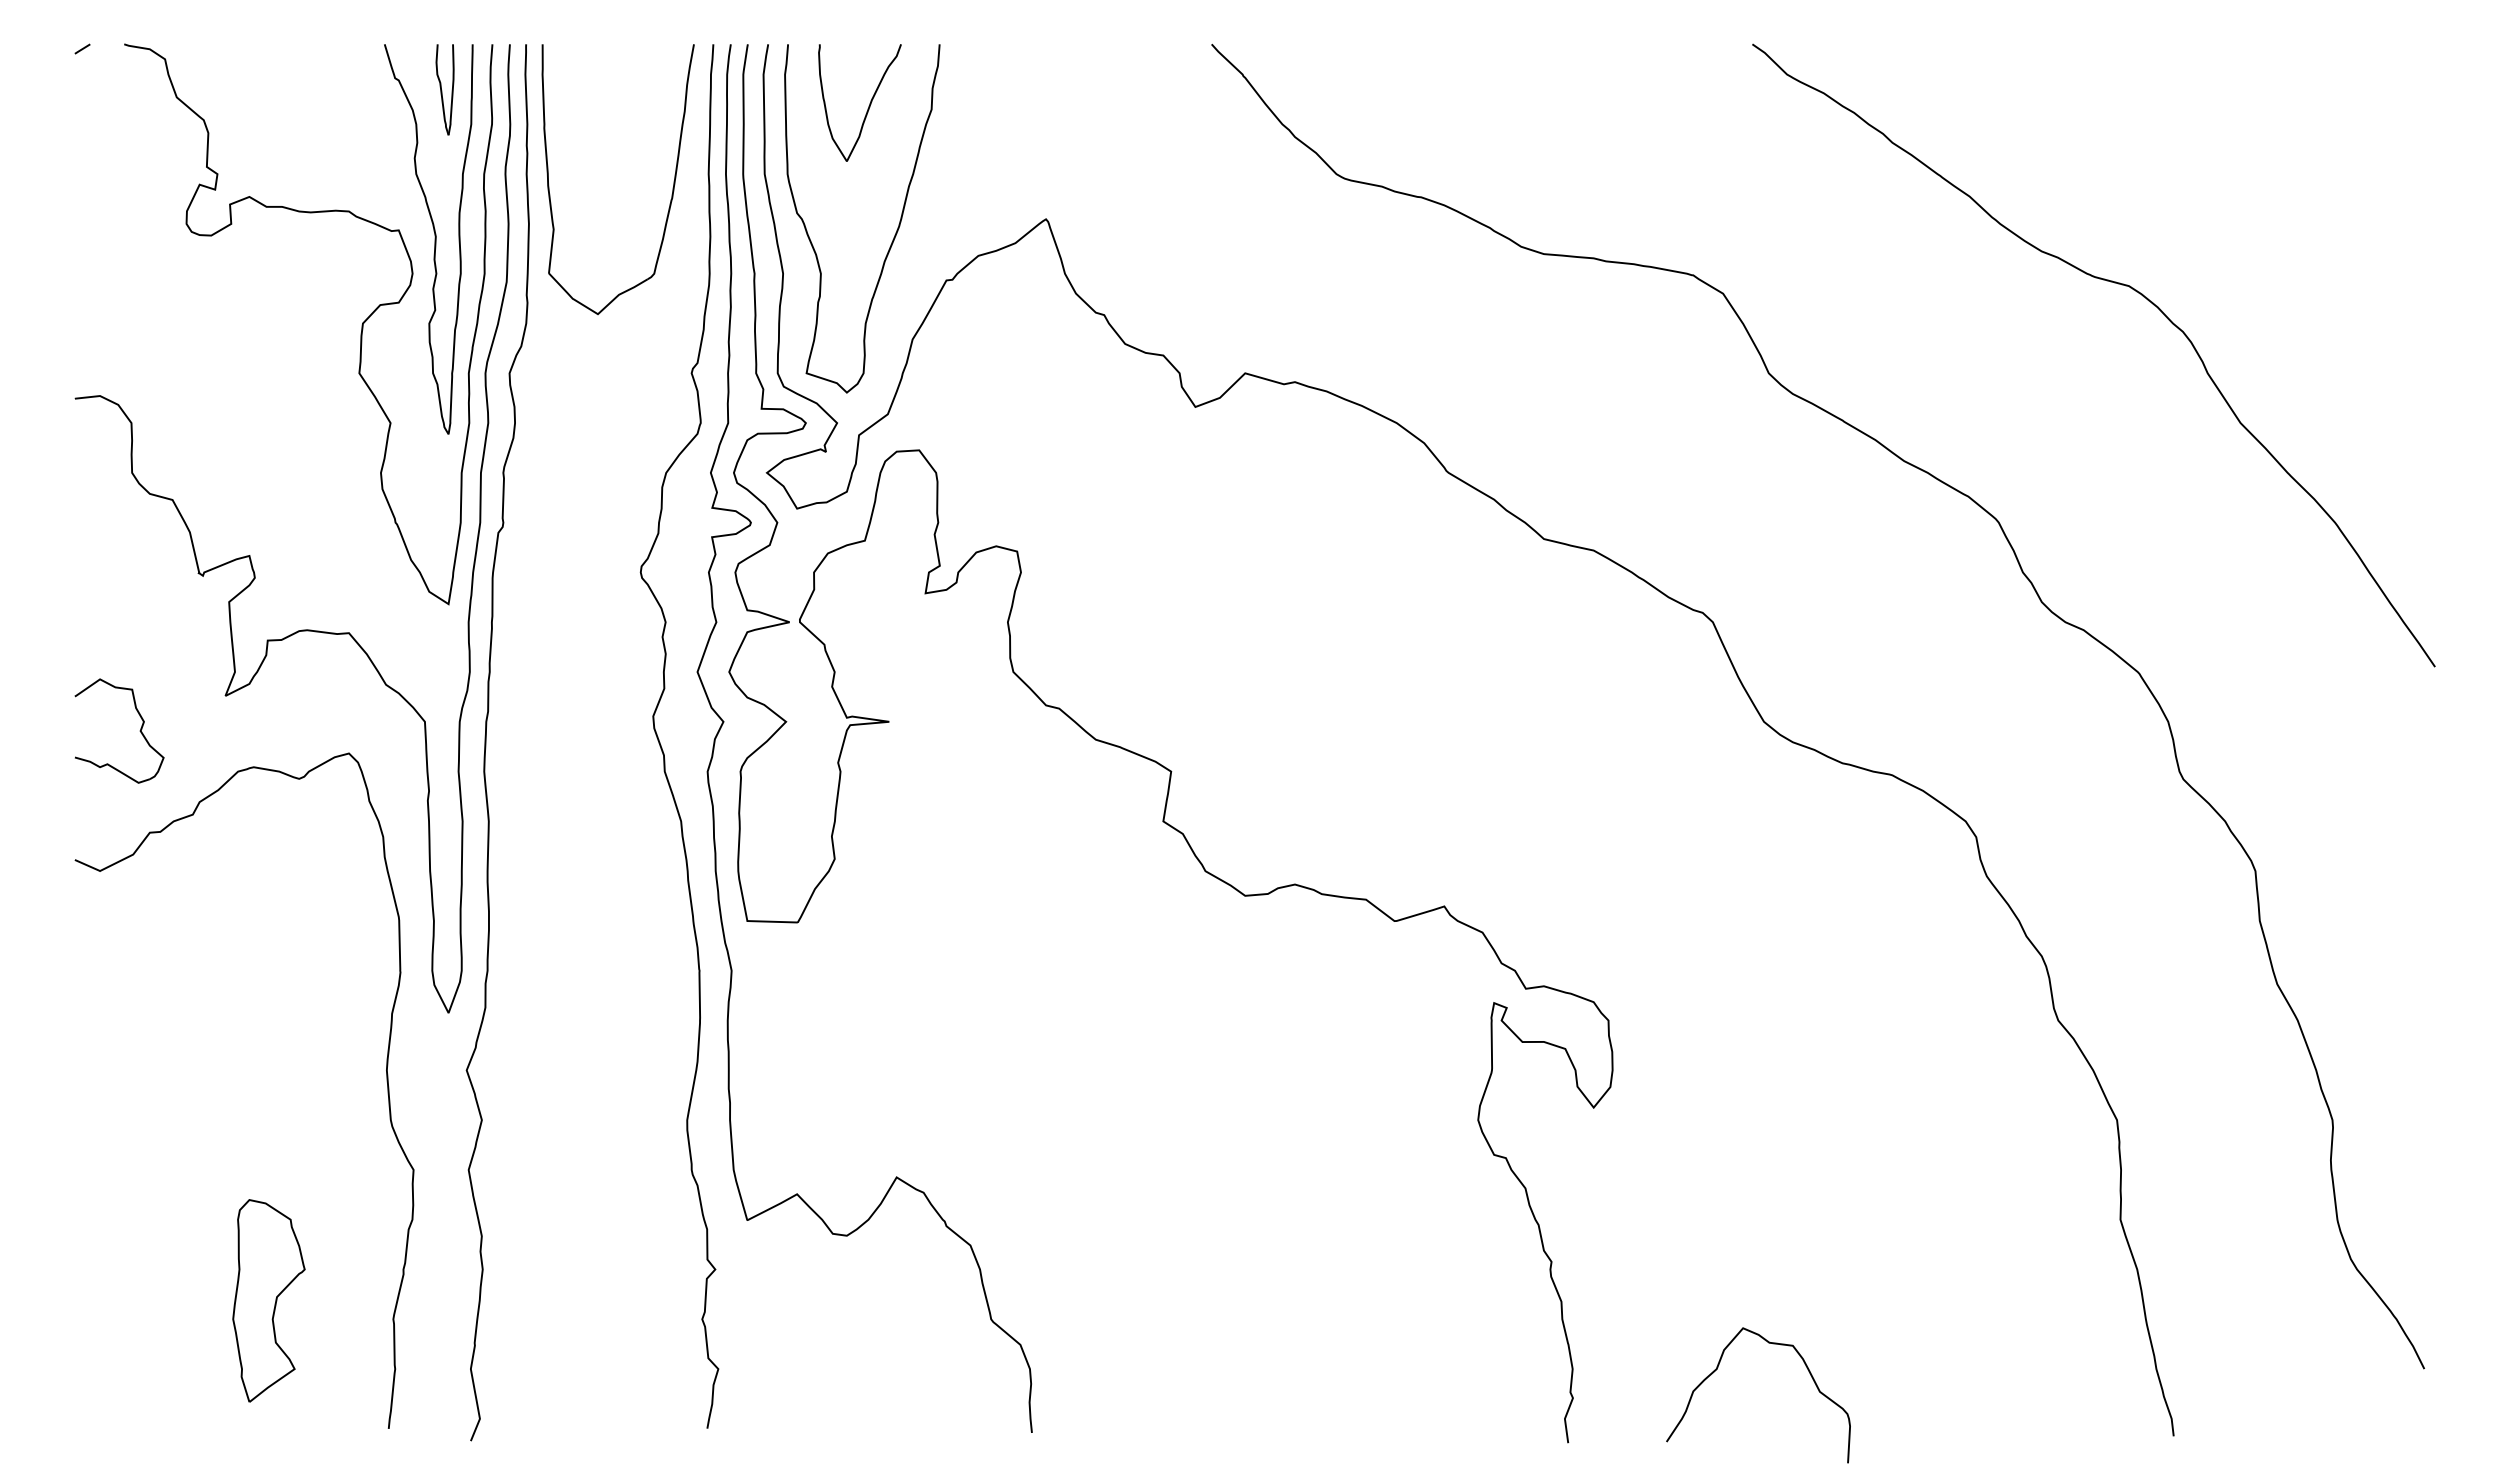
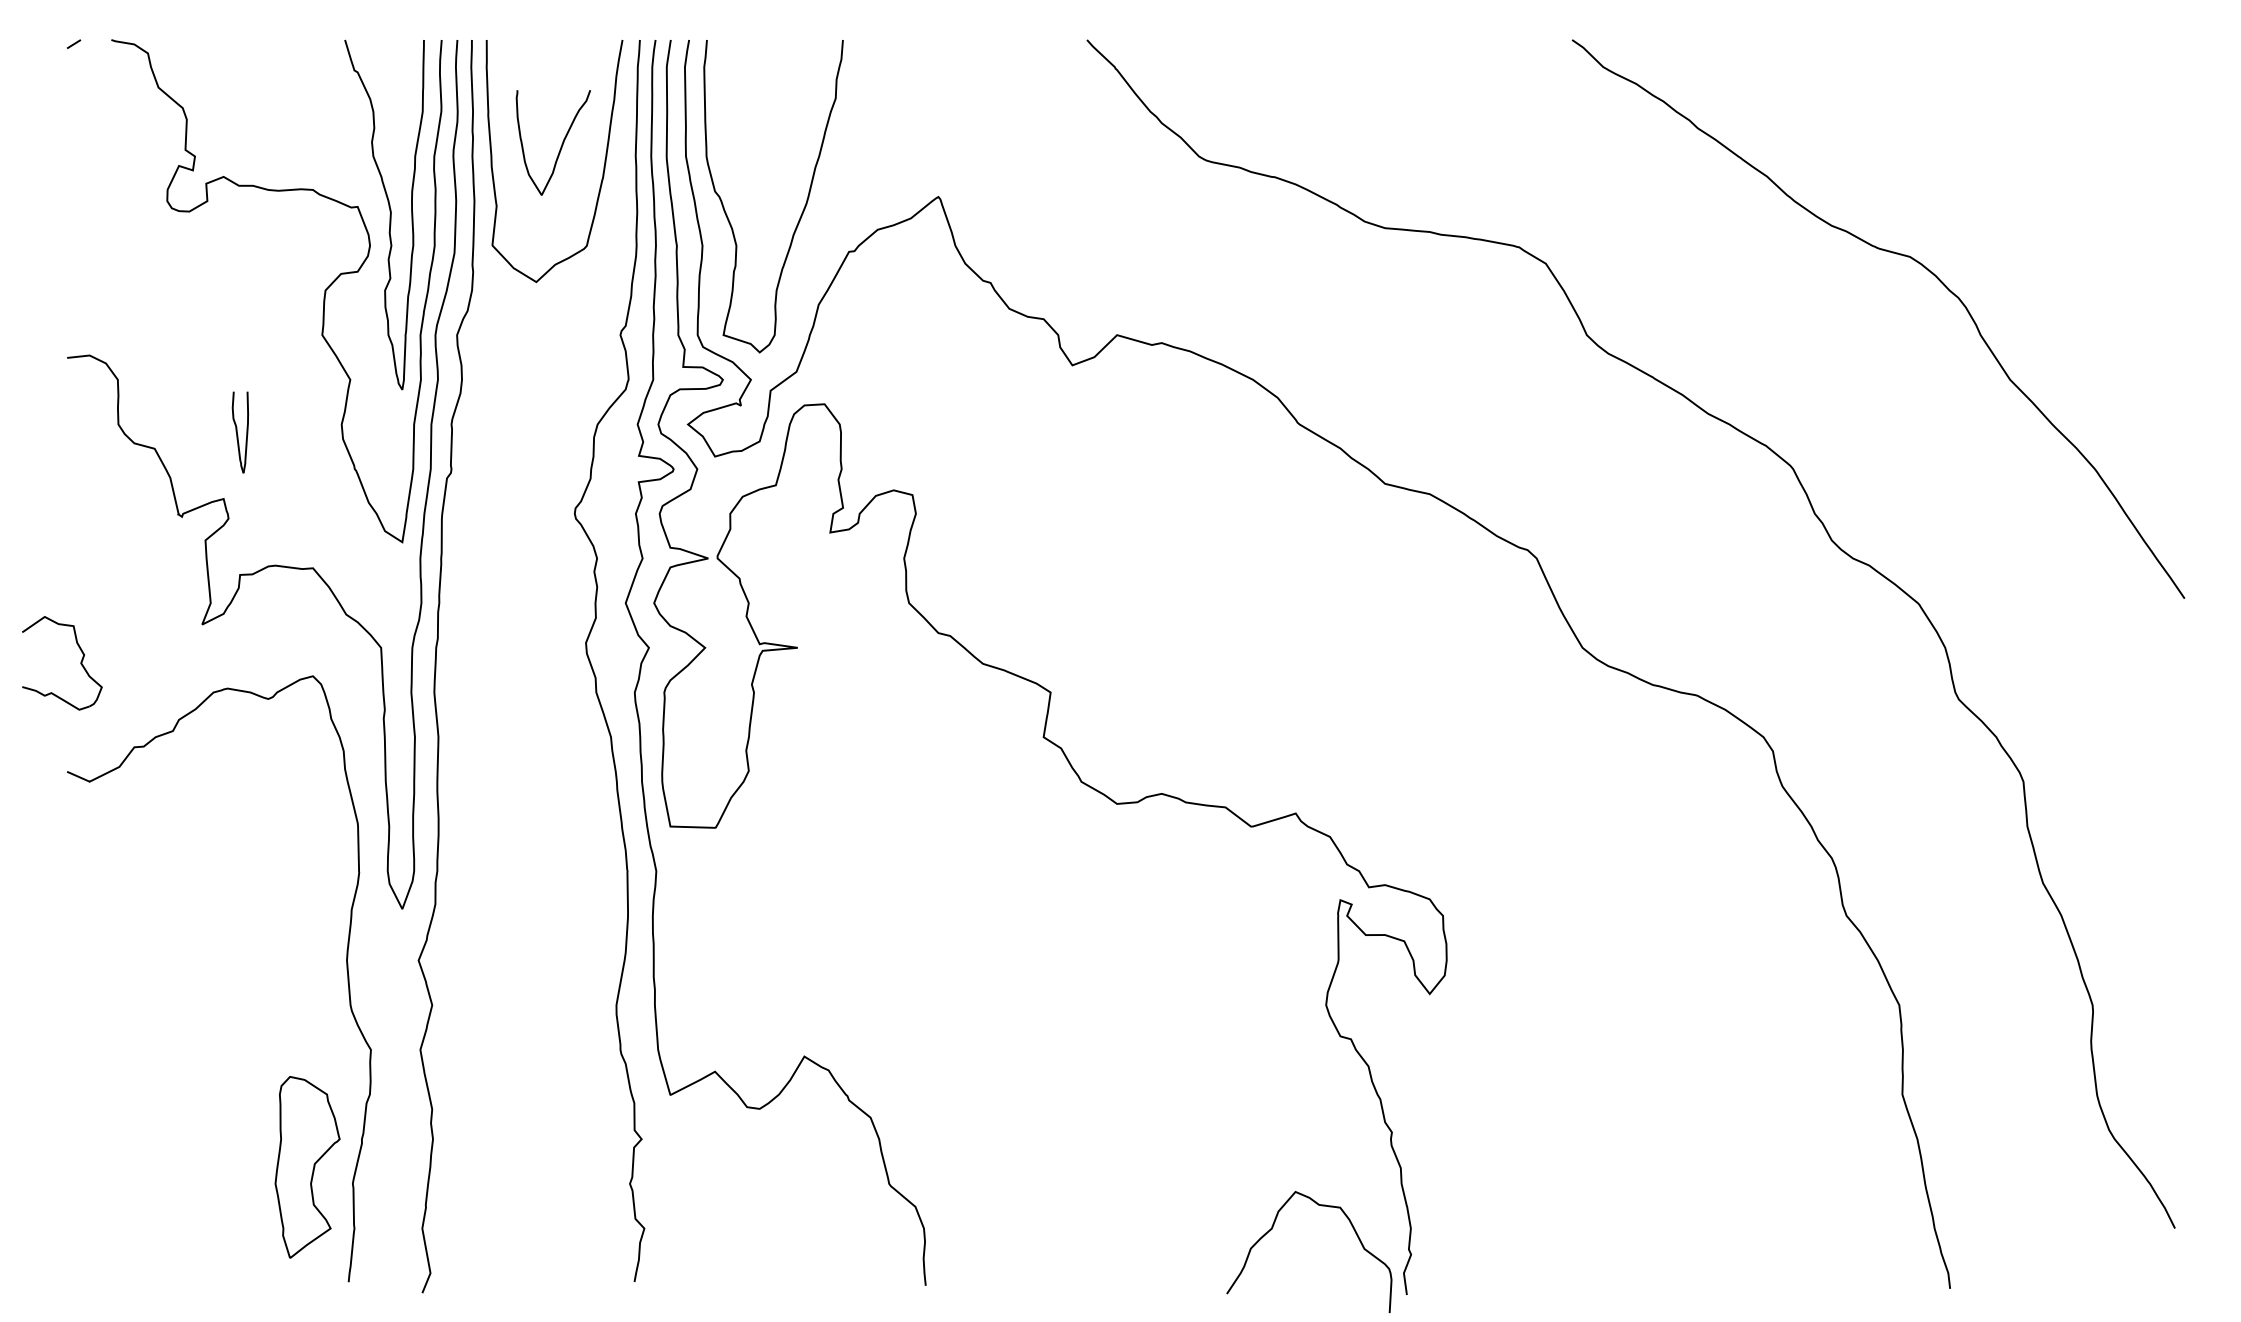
part: (444, 89) -> (239, 432), moved
curve: (868, 106) -> (561, 146), moved
part: (139, 730) -> (80, 662), moved
part: (268, 1300) -> (307, 1167), moved
curve: (1717, 1369) -> (1272, 1228), moved

